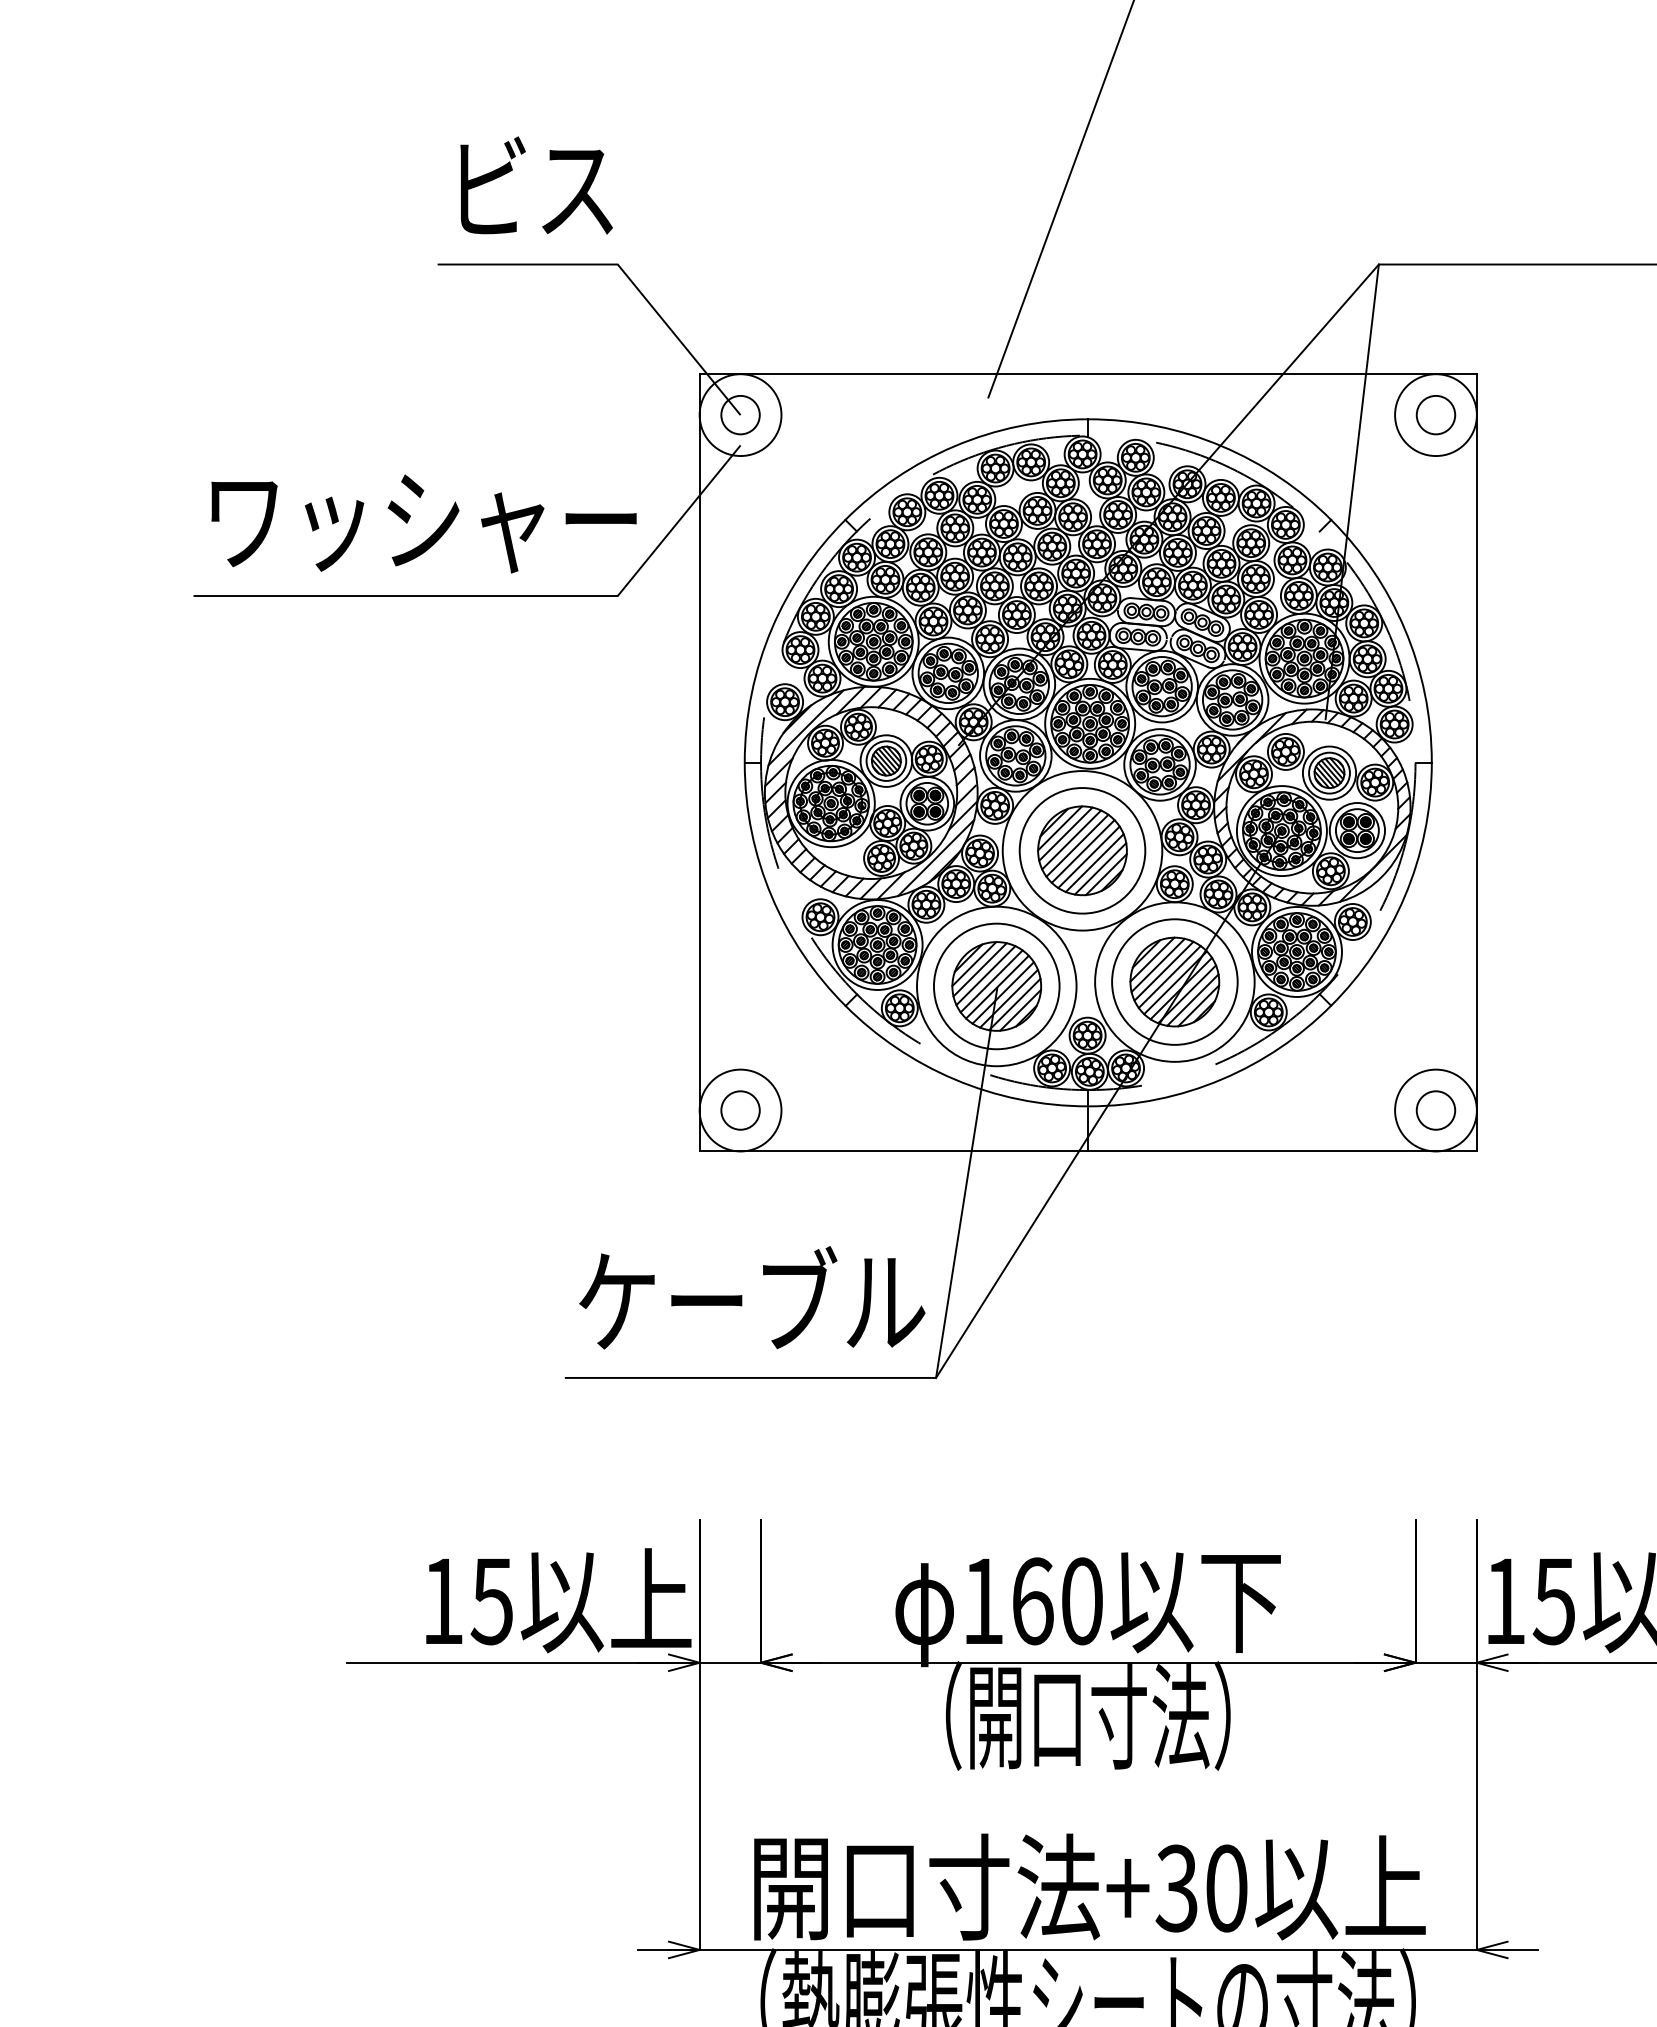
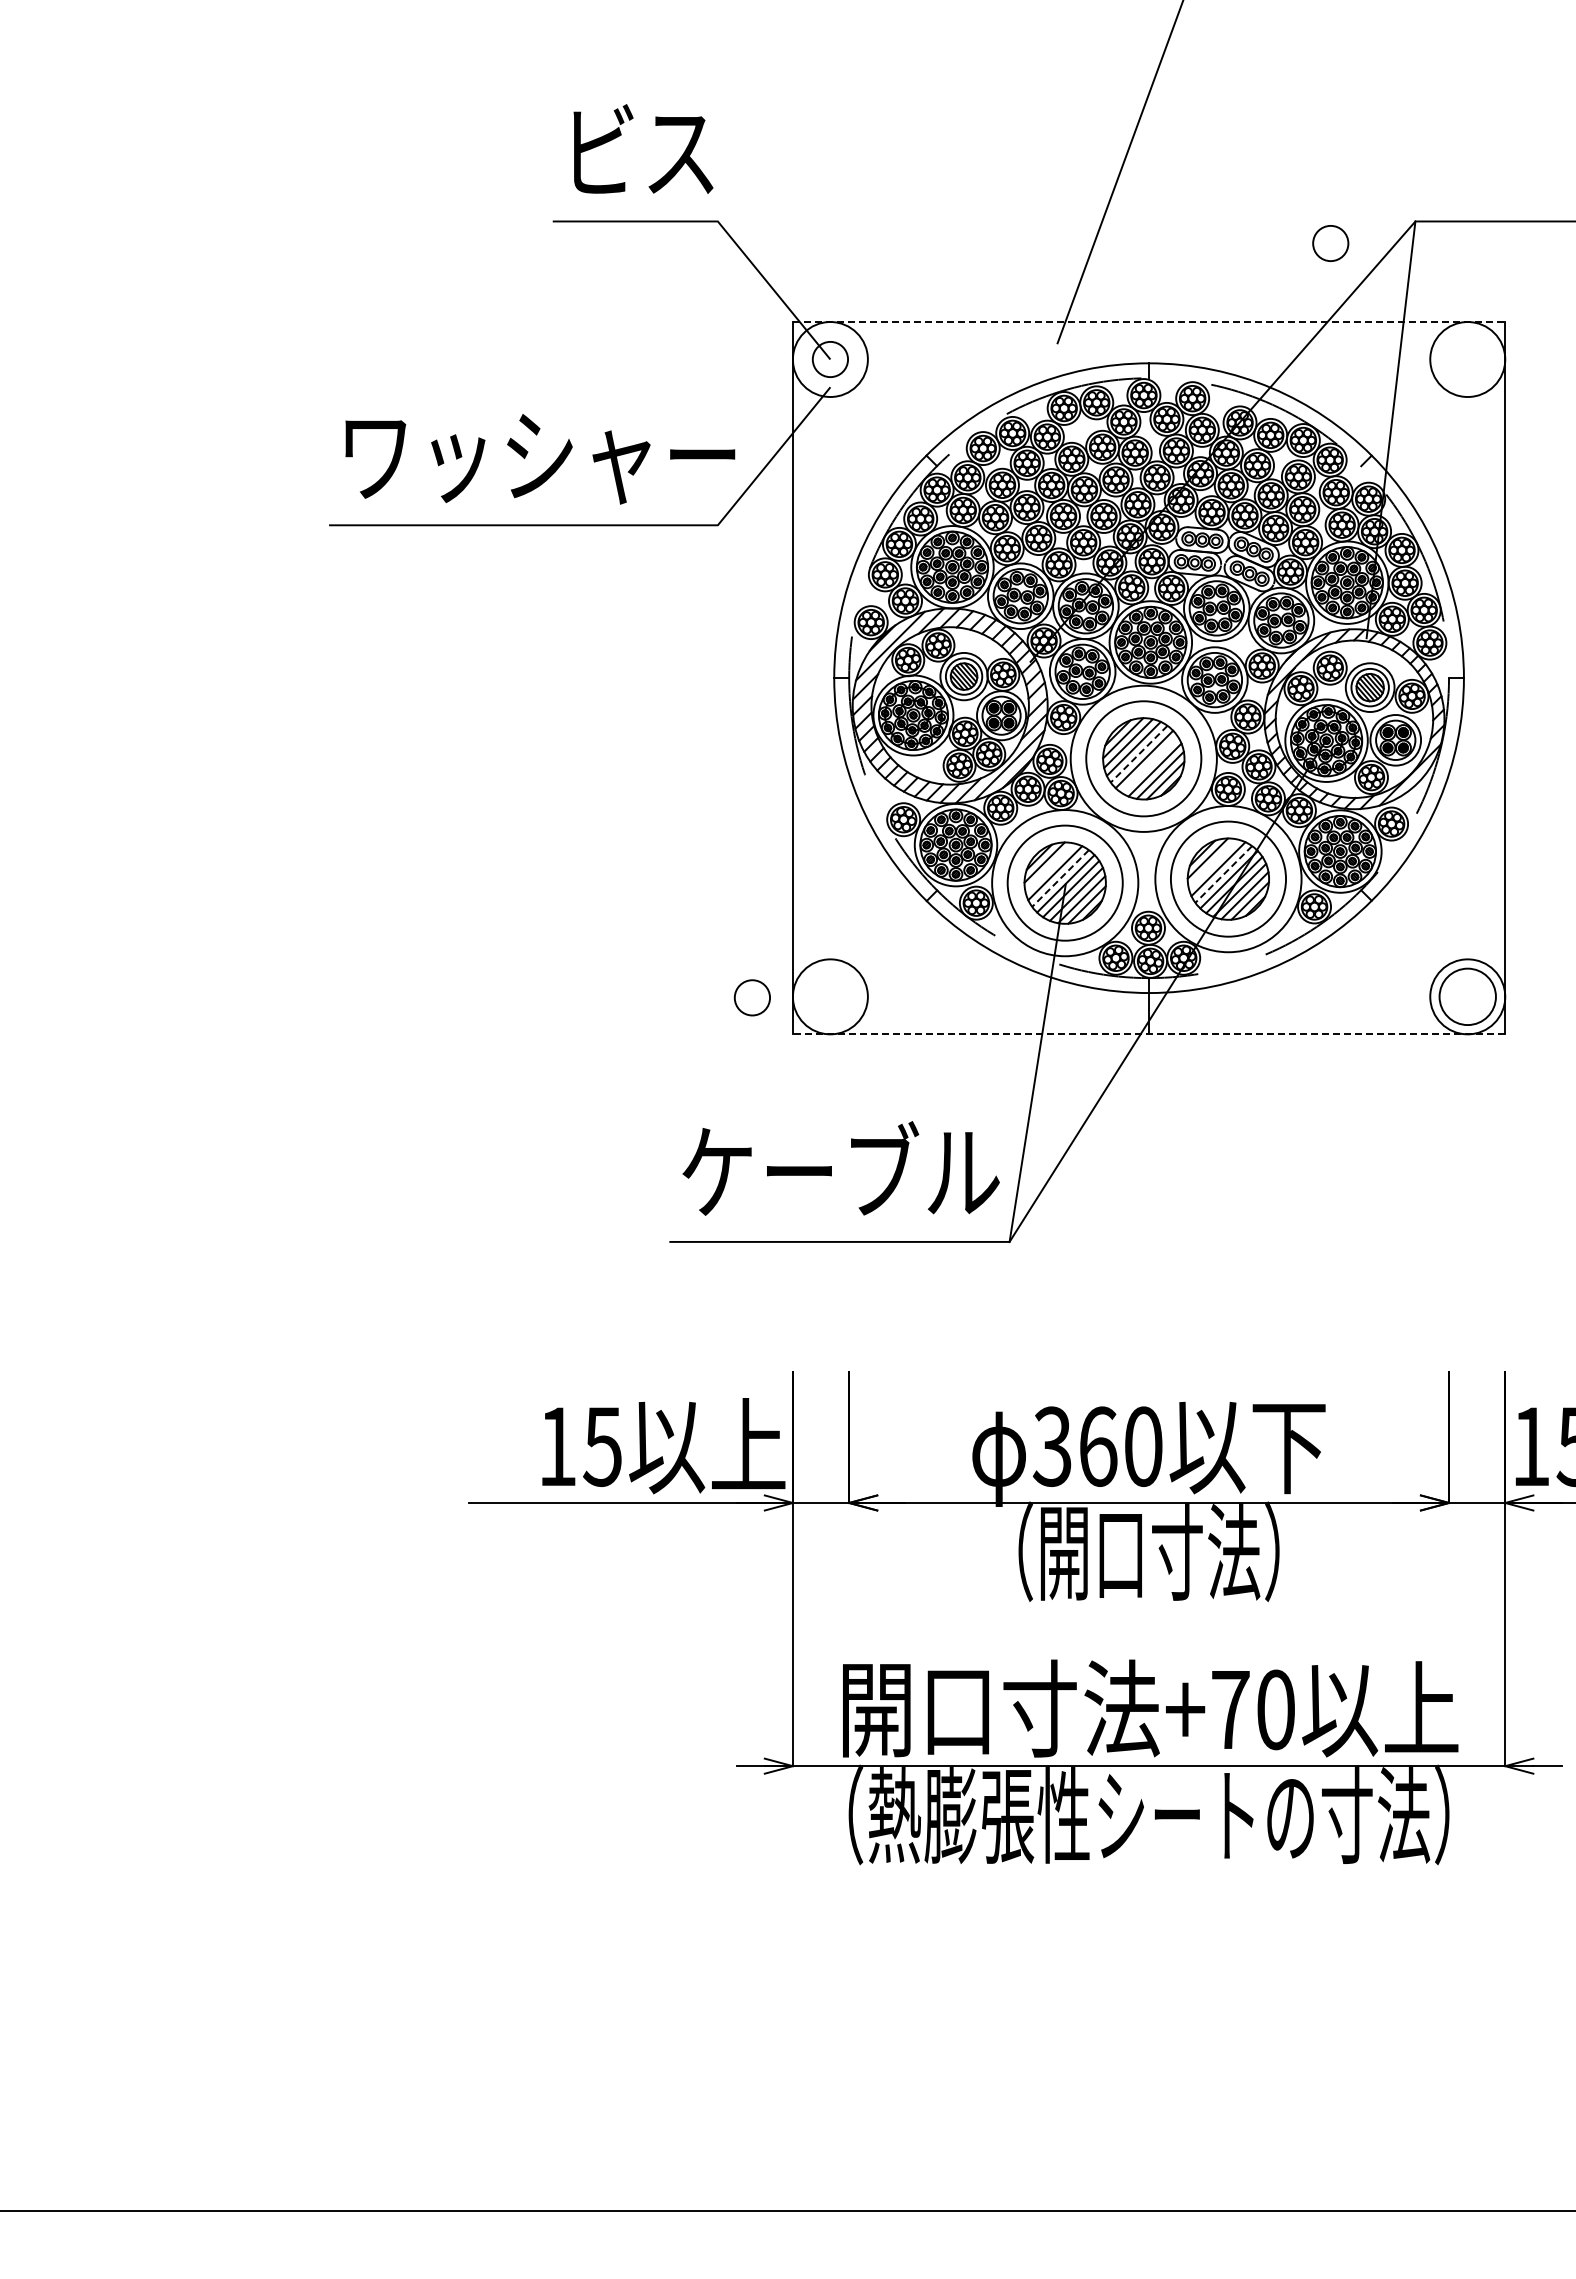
line: (1088, 374) -> (1149, 322), solid -> dashed
circle: (1435, 415) -> (1330, 243), moved
line: (1076, 846) -> (1138, 754), solid -> dashed
line: (1088, 857) -> (1149, 764), removed
line: (1157, 965) -> (1212, 863), removed
line: (979, 969) -> (1049, 867), removed
line: (1169, 977) -> (1223, 874), solid -> dashed
line: (991, 981) -> (1060, 878), solid -> dashed
circle: (739, 1110) -> (751, 997), moved
circle: (1435, 1110) -> (1467, 996), size x1.6
line: (1088, 1151) -> (1149, 1034), solid -> dashed
text: (981, 1601) -> (1051, 1446), 160 -> 360
text: (1176, 1888) -> (1229, 1709), +30 -> +70

